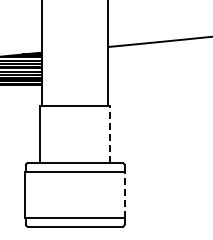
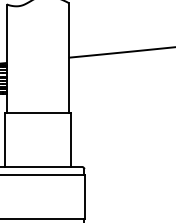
line: (110, 134) -> (71, 140), dashed -> solid
line: (125, 194) -> (85, 196), dashed -> solid

